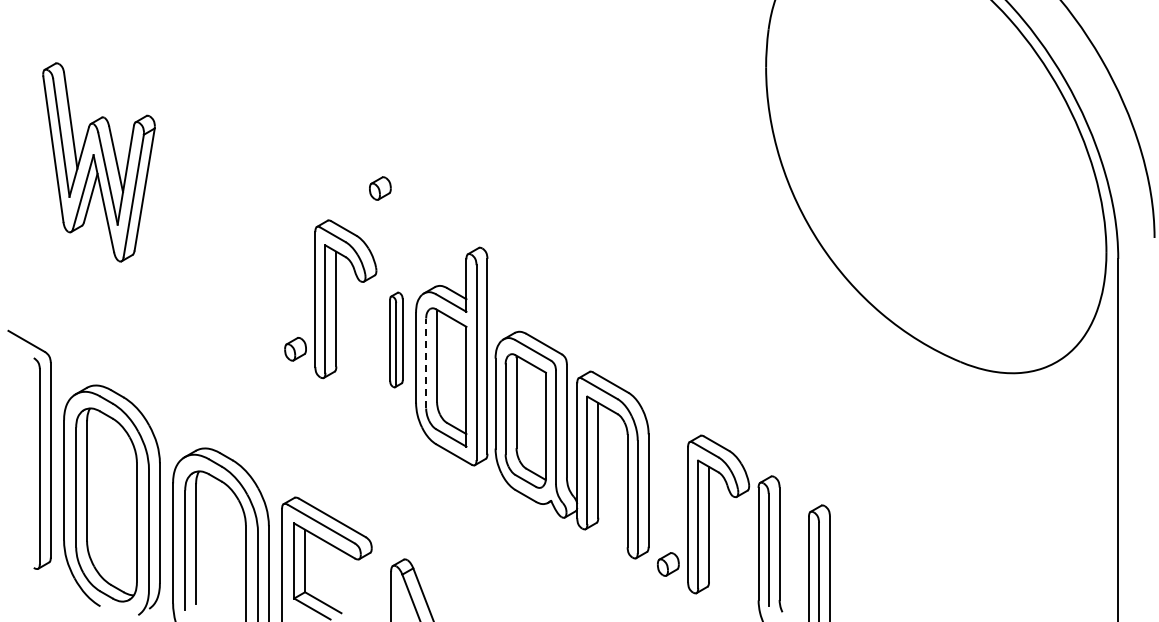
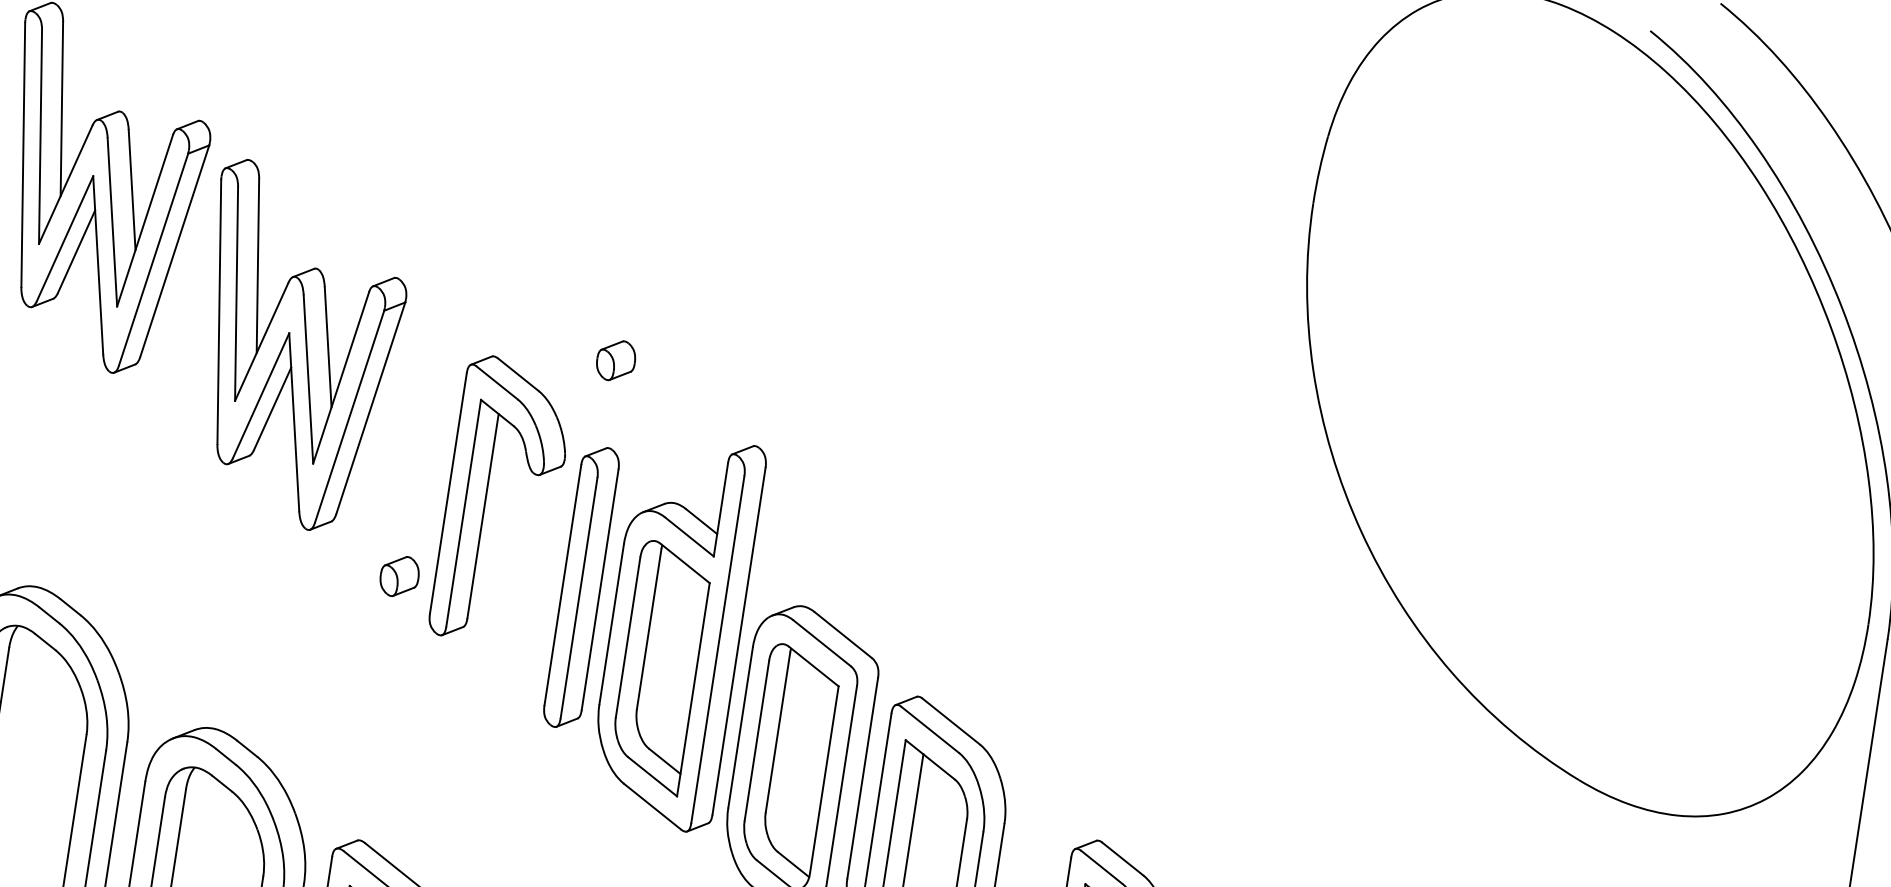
part: (380, 188) -> (616, 360), moved
part: (219, 232) -> (296, 348), added
part: (396, 339) -> (581, 586), size x1.67
line: (426, 363) -> (628, 637), dashed -> solid

